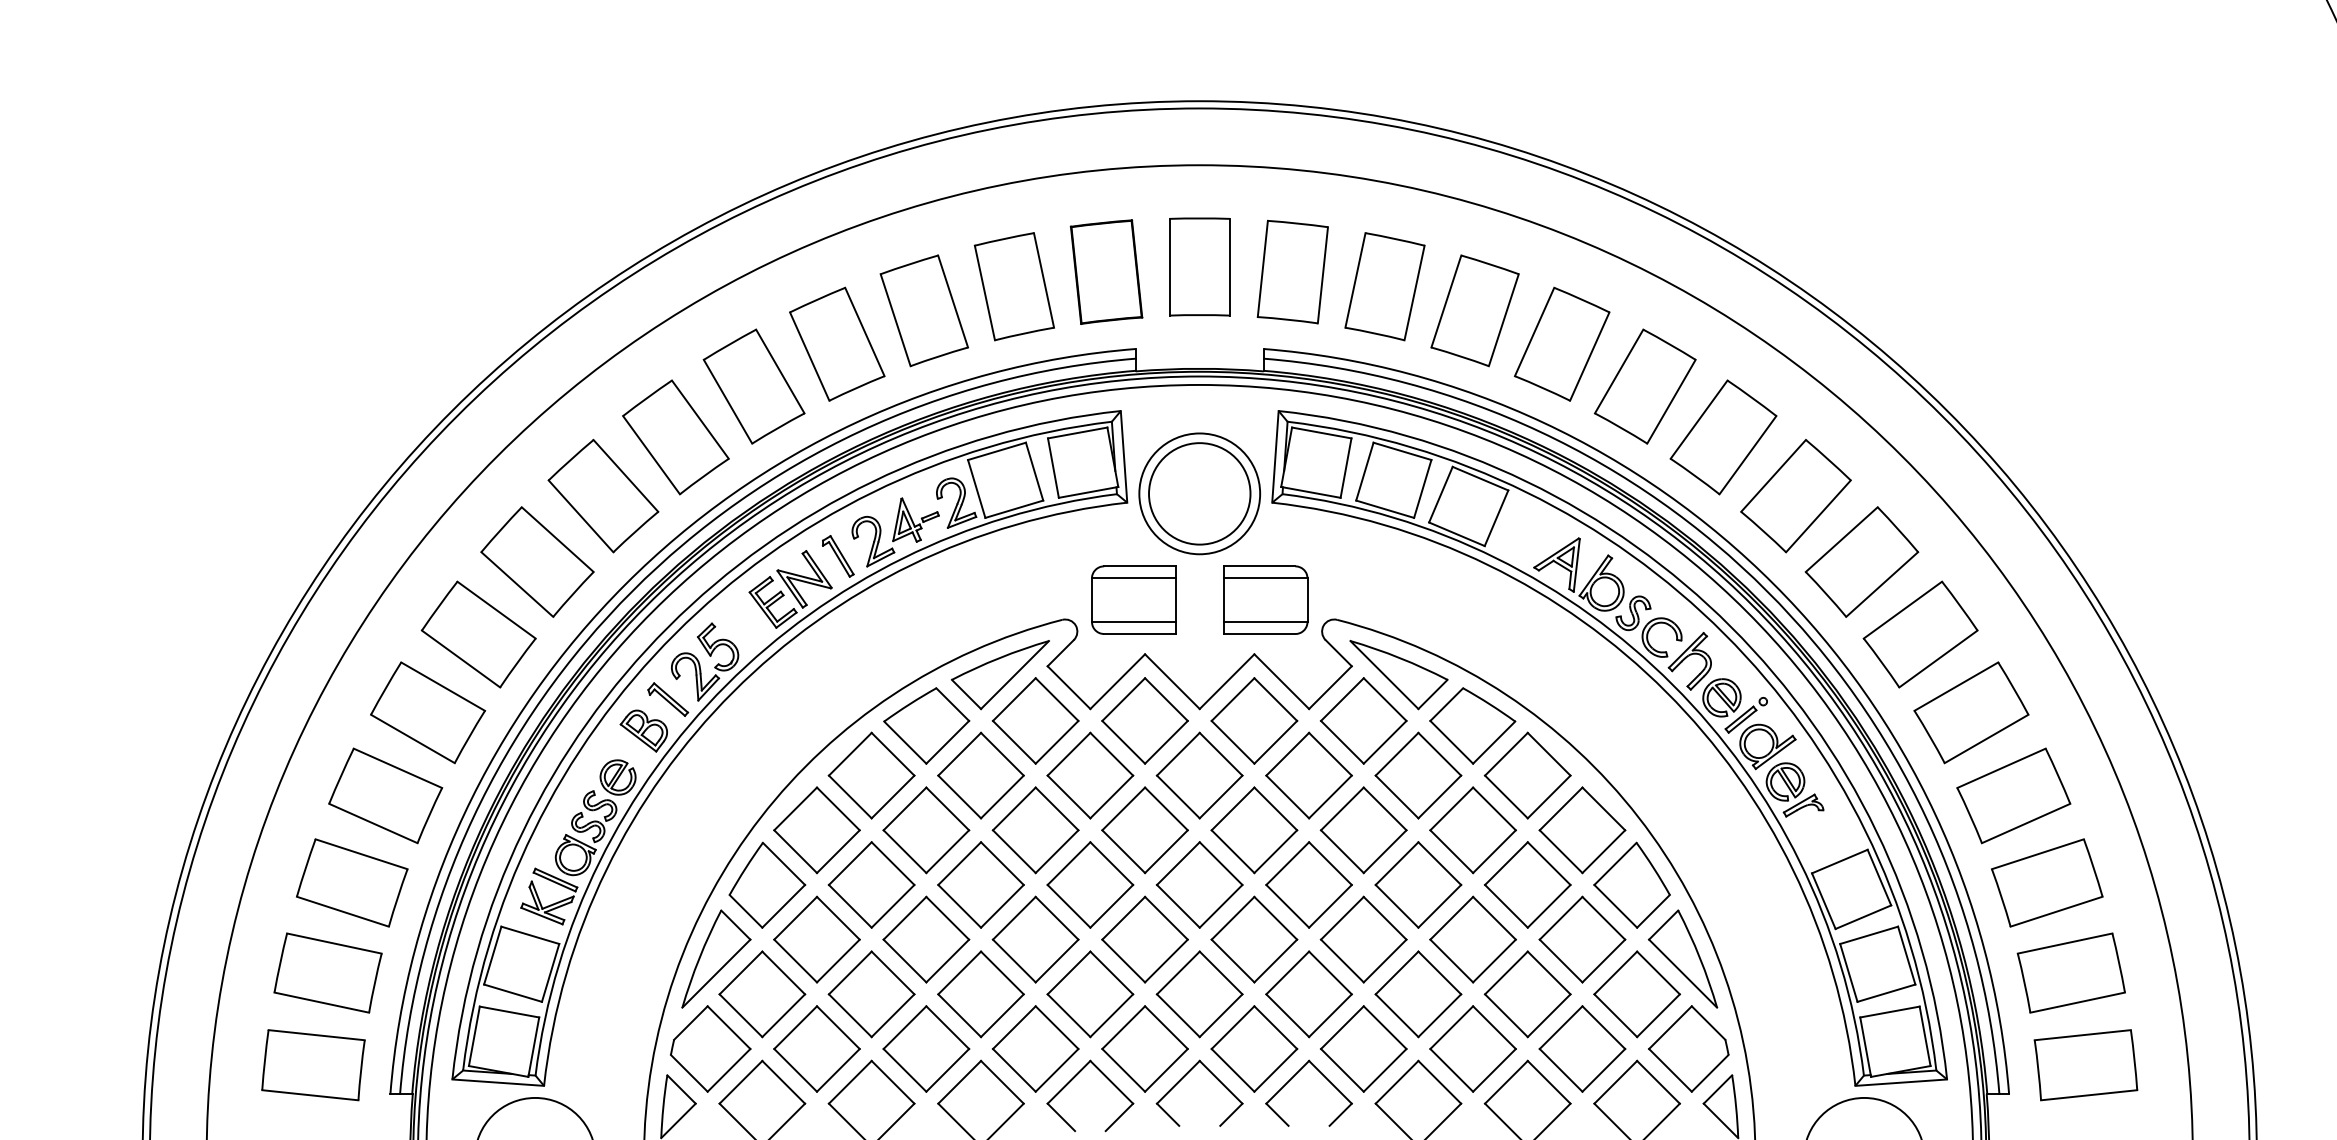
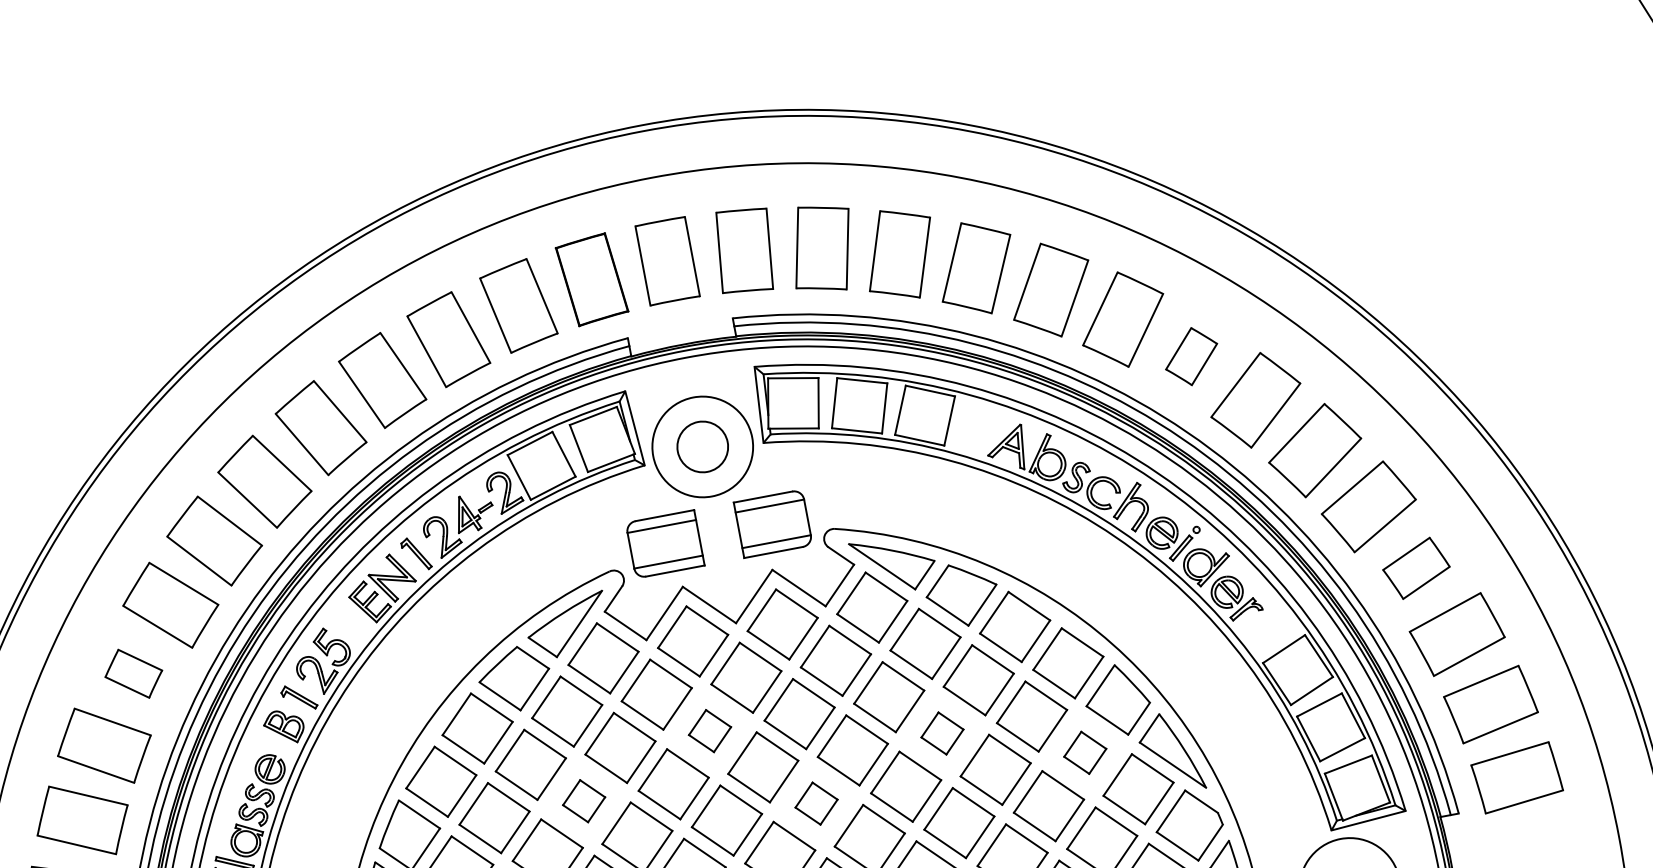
circle: (1199, 493) -> (702, 446), size x0.6
part: (1795, 496) -> (1191, 356), size x0.6
part: (478, 634) -> (133, 673), size x0.6
part: (2013, 795) -> (1416, 568), size x0.7
part: (1144, 830) -> (709, 731), size x0.6
part: (980, 884) -> (583, 800), size x0.6
part: (1418, 884) -> (942, 733), size x0.6
part: (1254, 939) -> (816, 803), size x0.6
part: (1582, 939) -> (1085, 752), size x0.6

